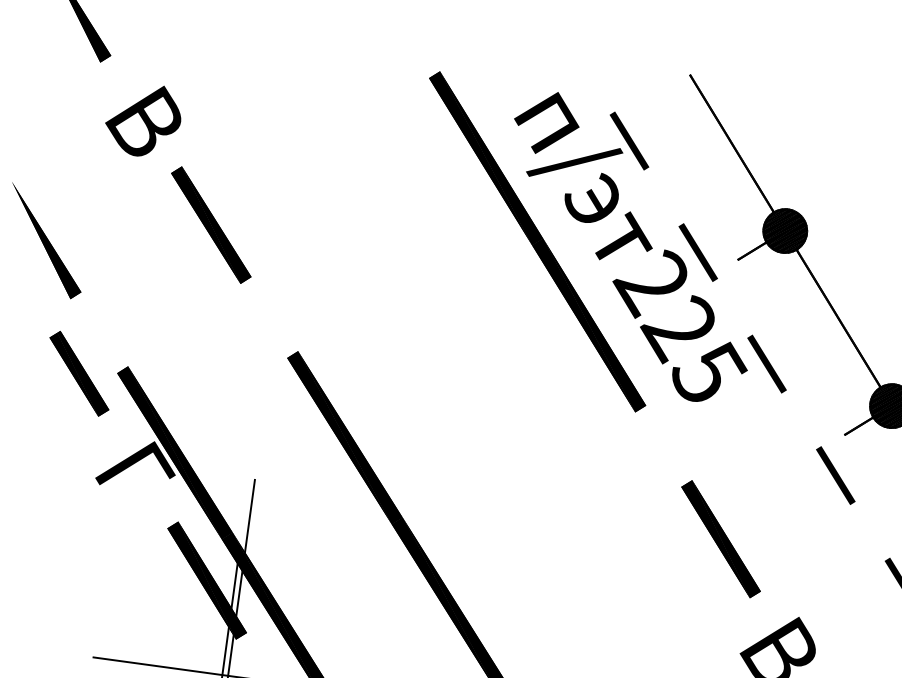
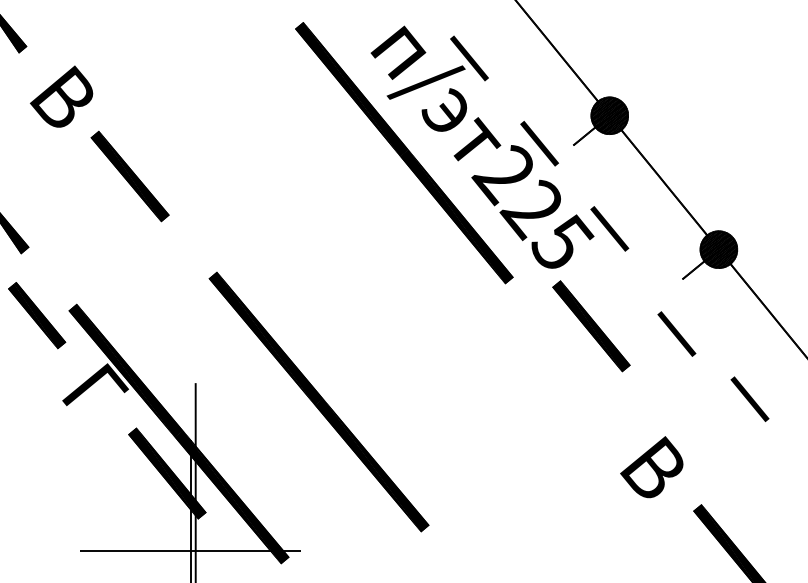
line: (835, 474) -> (676, 333), moved
part: (721, 539) -> (591, 326), moved

